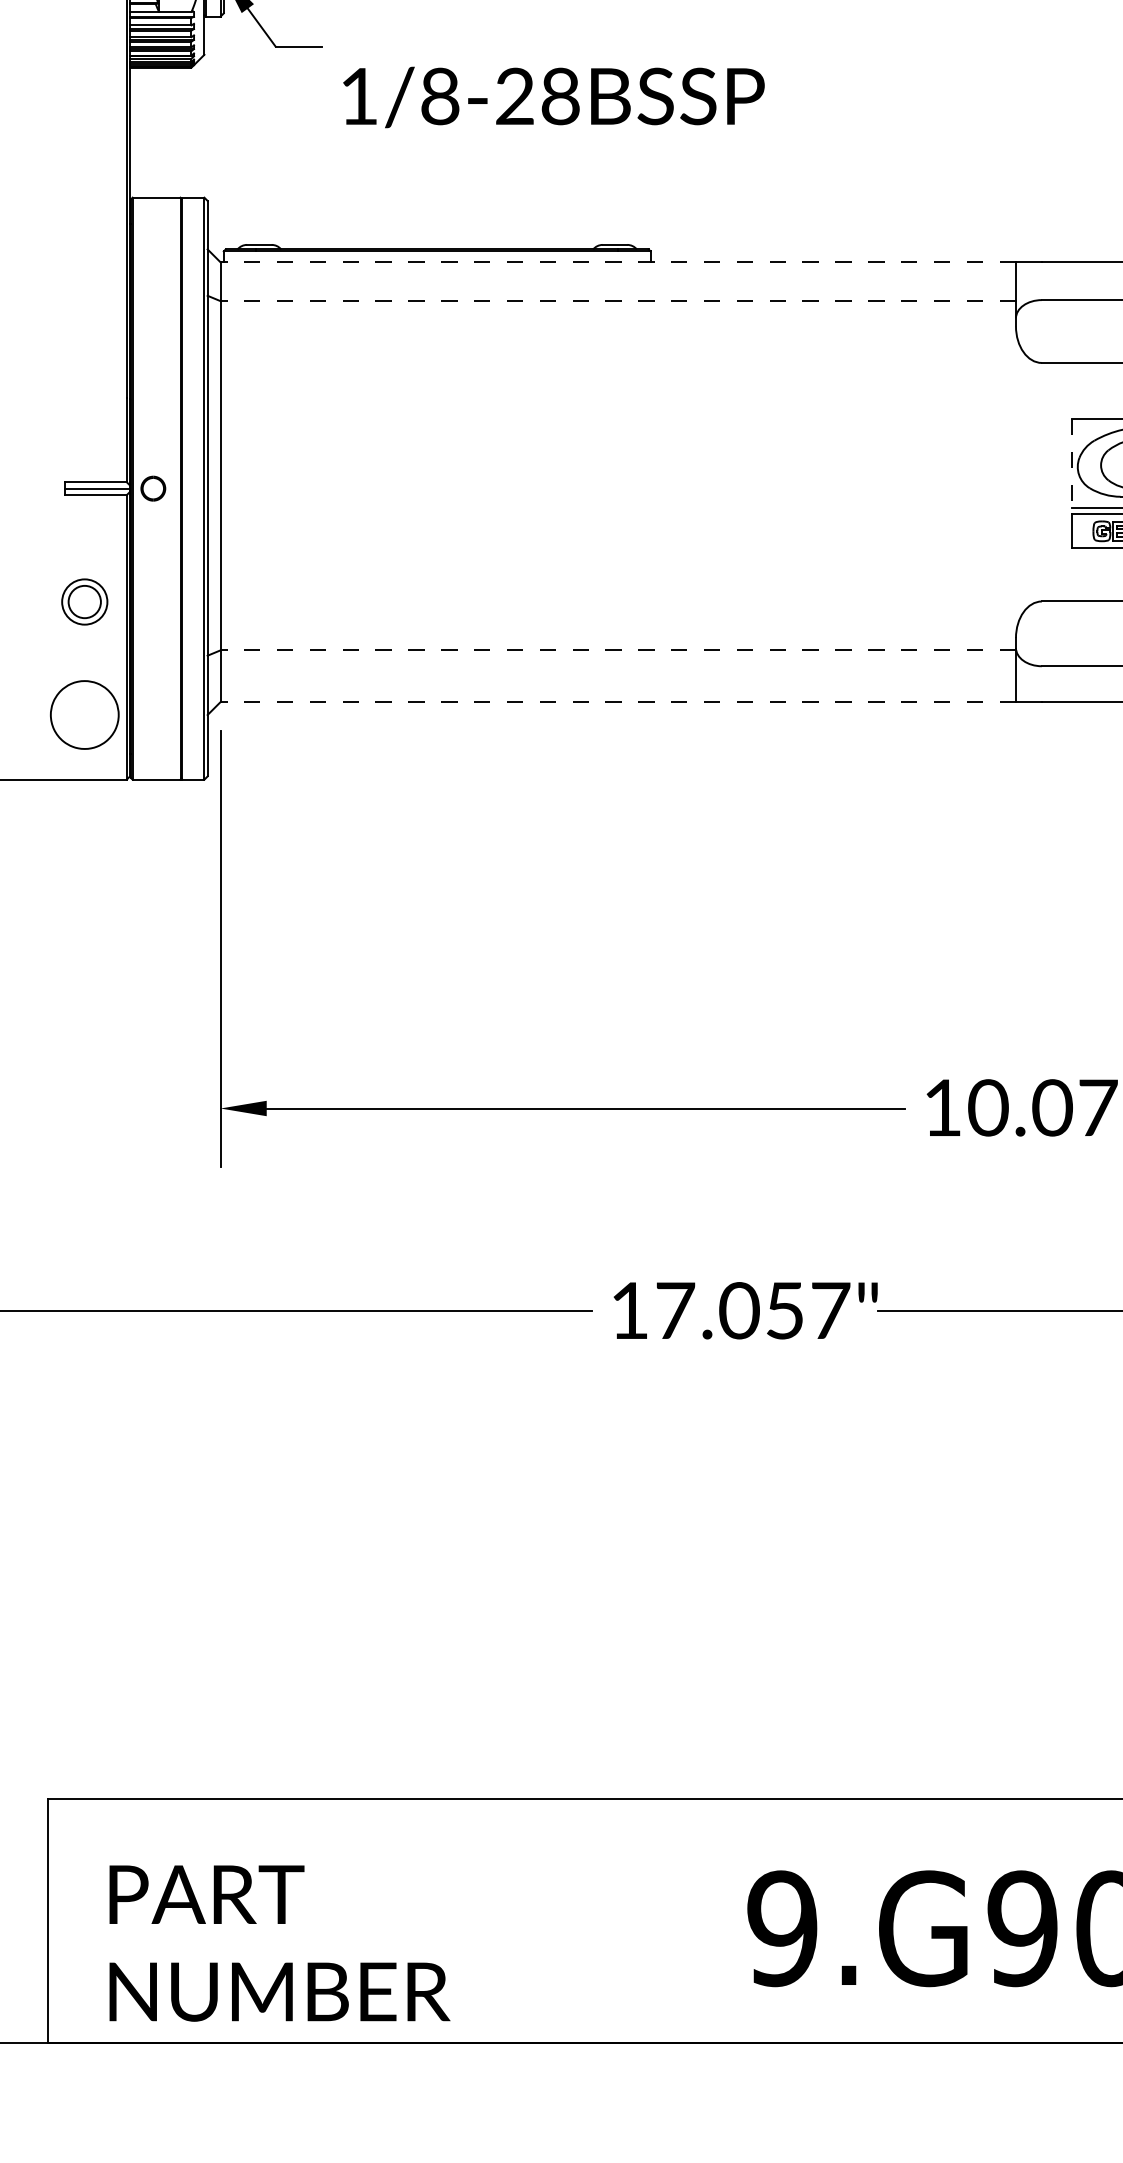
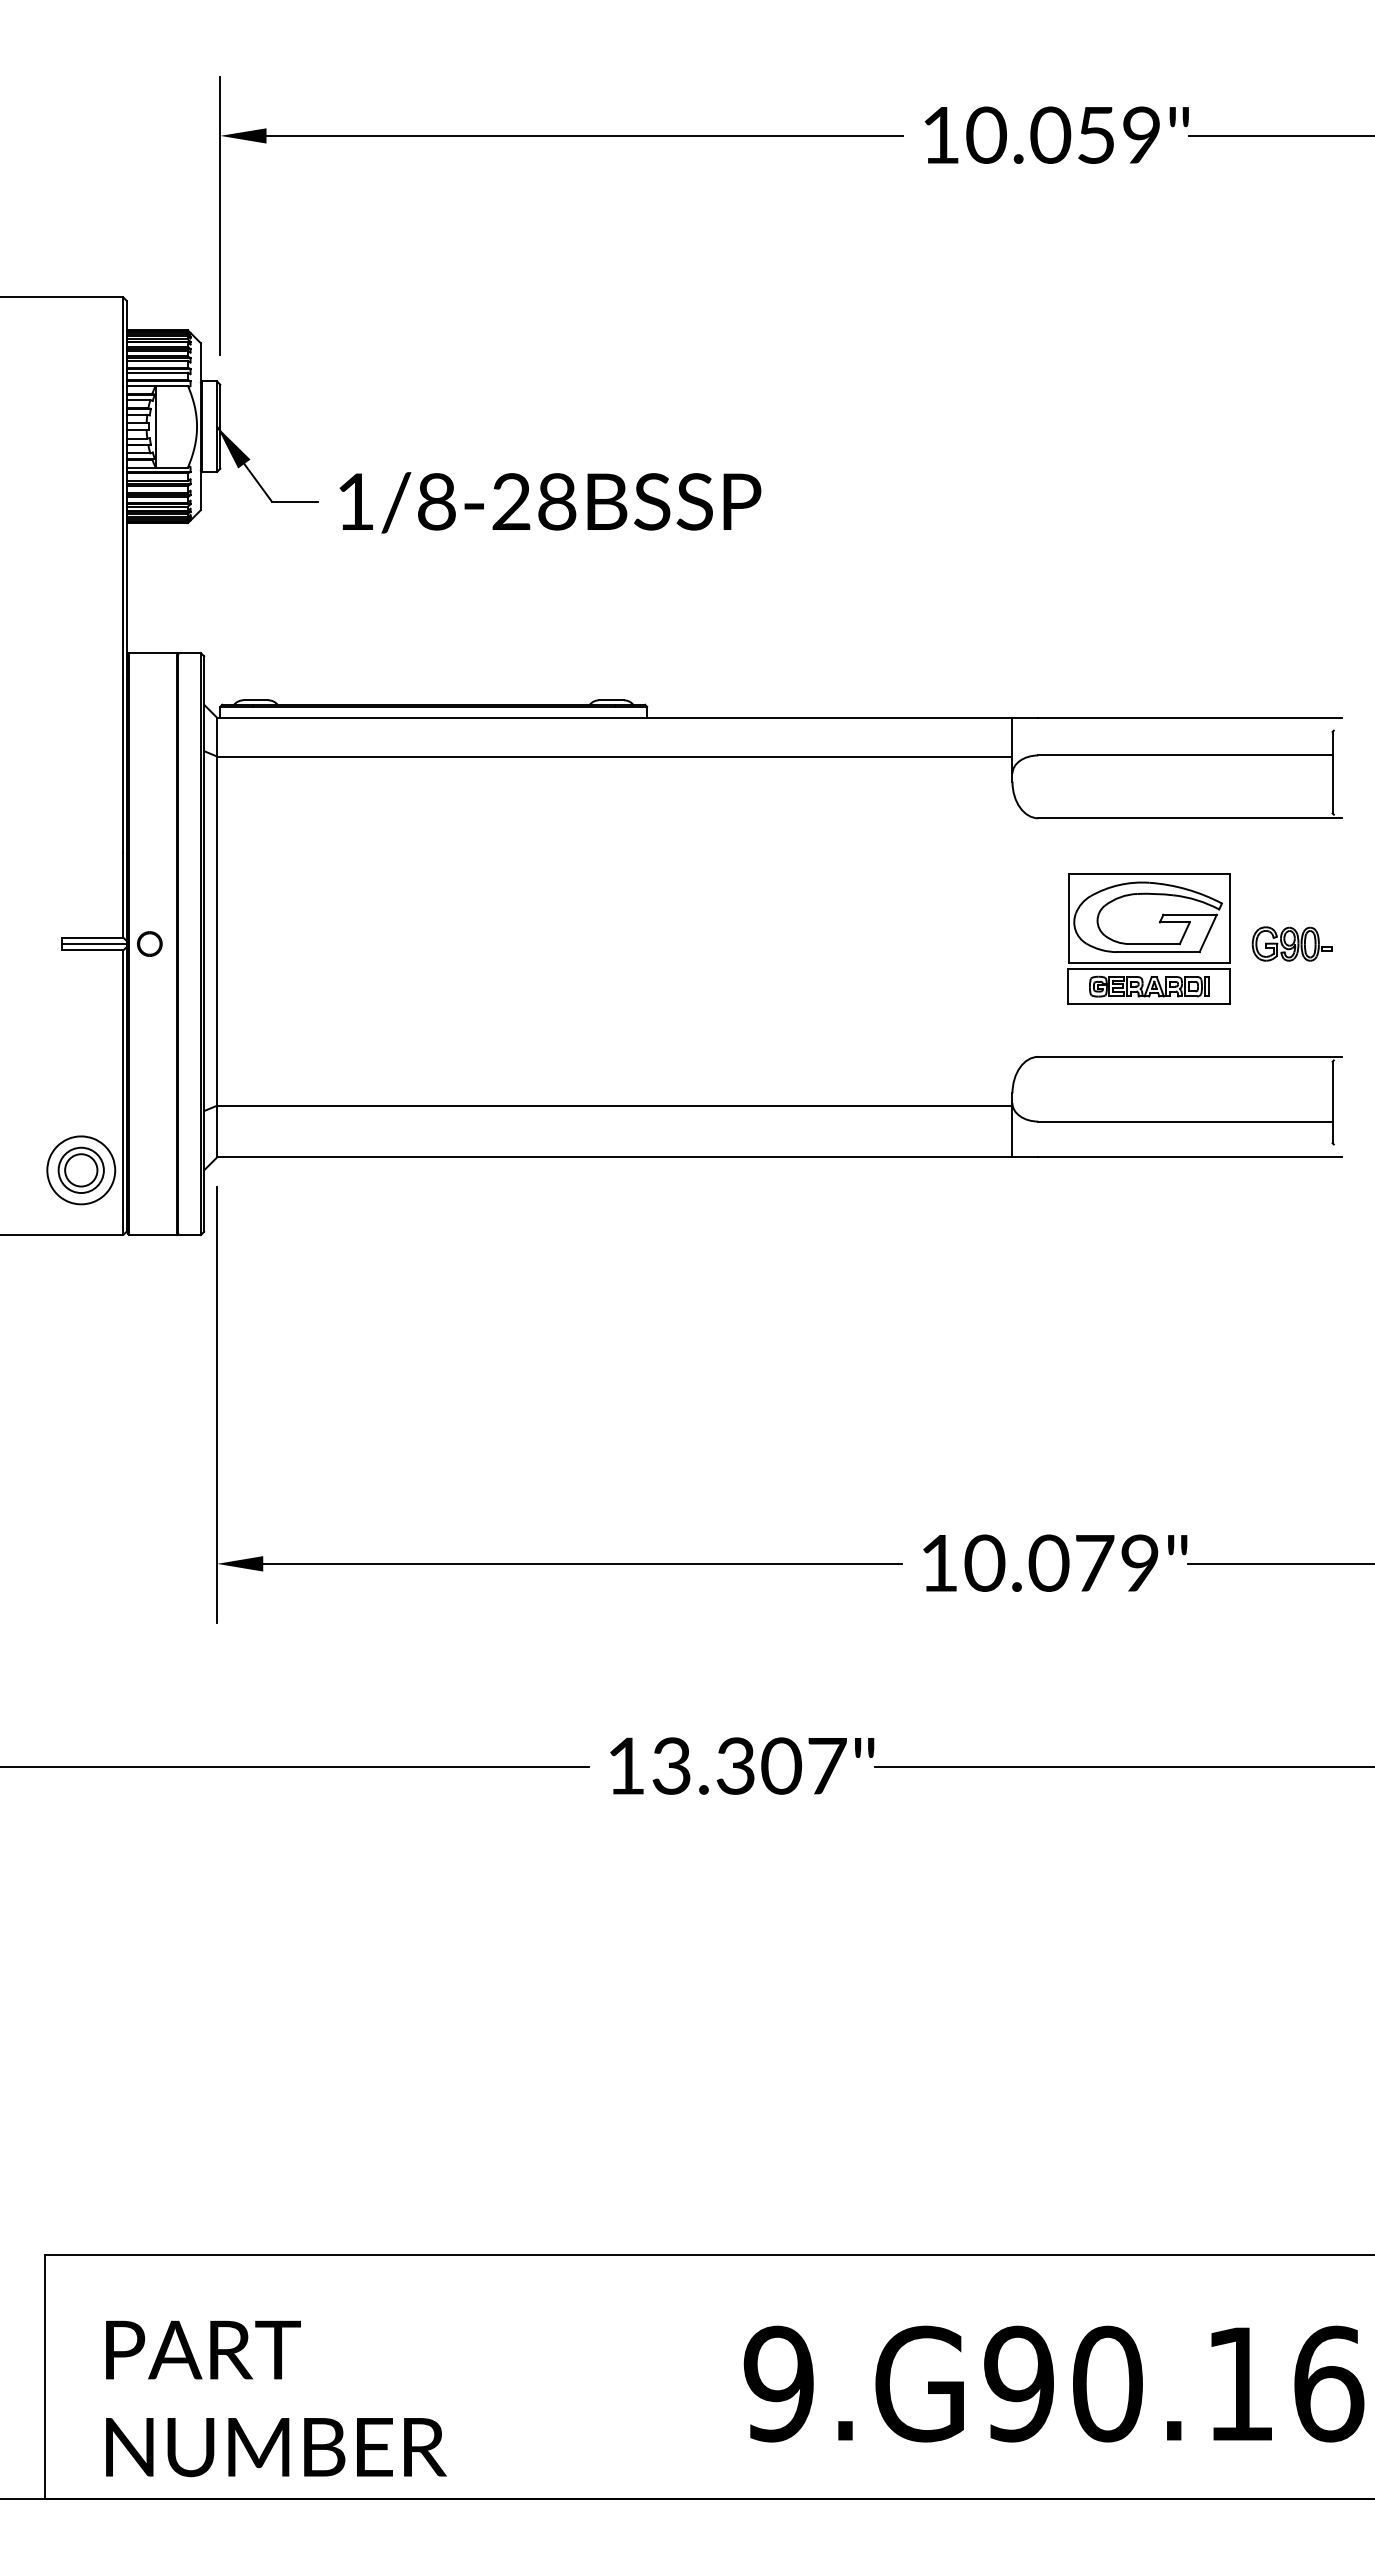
text: (554, 97) -> (550, 502), moved
line: (618, 262) -> (614, 717), dashed -> solid
line: (618, 301) -> (614, 756), dashed -> solid
line: (1072, 463) -> (1068, 918), dashed -> solid
part: (84, 601) -> (80, 1169), moved
line: (618, 650) -> (614, 1105), dashed -> solid
line: (618, 702) -> (614, 1157), dashed -> solid
text: (730, 1310) -> (726, 1765), 17.057" -> 13.307"

